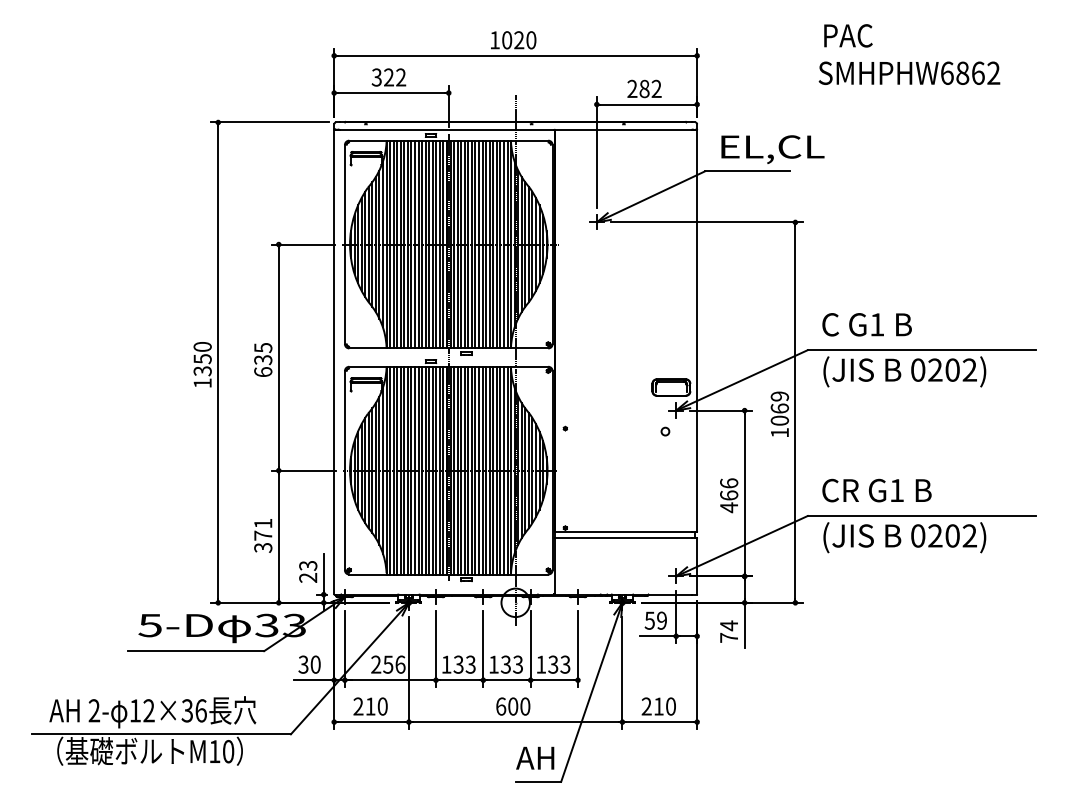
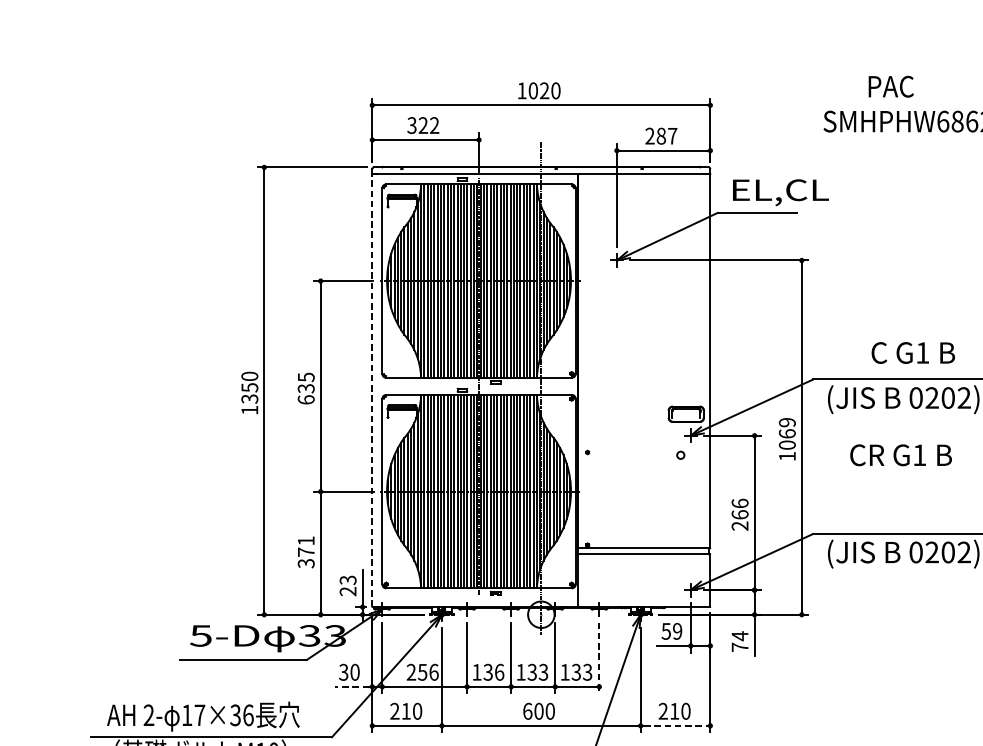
text: (848, 35) -> (891, 86), moved
text: (656, 88) -> (672, 135), 282 -> 287
text: (866, 324) -> (912, 352), moved
line: (334, 361) -> (372, 390), solid -> dashed
text: (876, 490) -> (900, 455), moved
text: (728, 507) -> (739, 525), 466 -> 266
line: (577, 649) -> (598, 658), solid -> dashed
text: (470, 664) -> (499, 672), 133 -> 136
line: (311, 680) -> (351, 687), solid -> dashed
text: (148, 710) -> (199, 715), 12×36 -> 17×36
line: (659, 722) -> (675, 726), solid -> dashed

